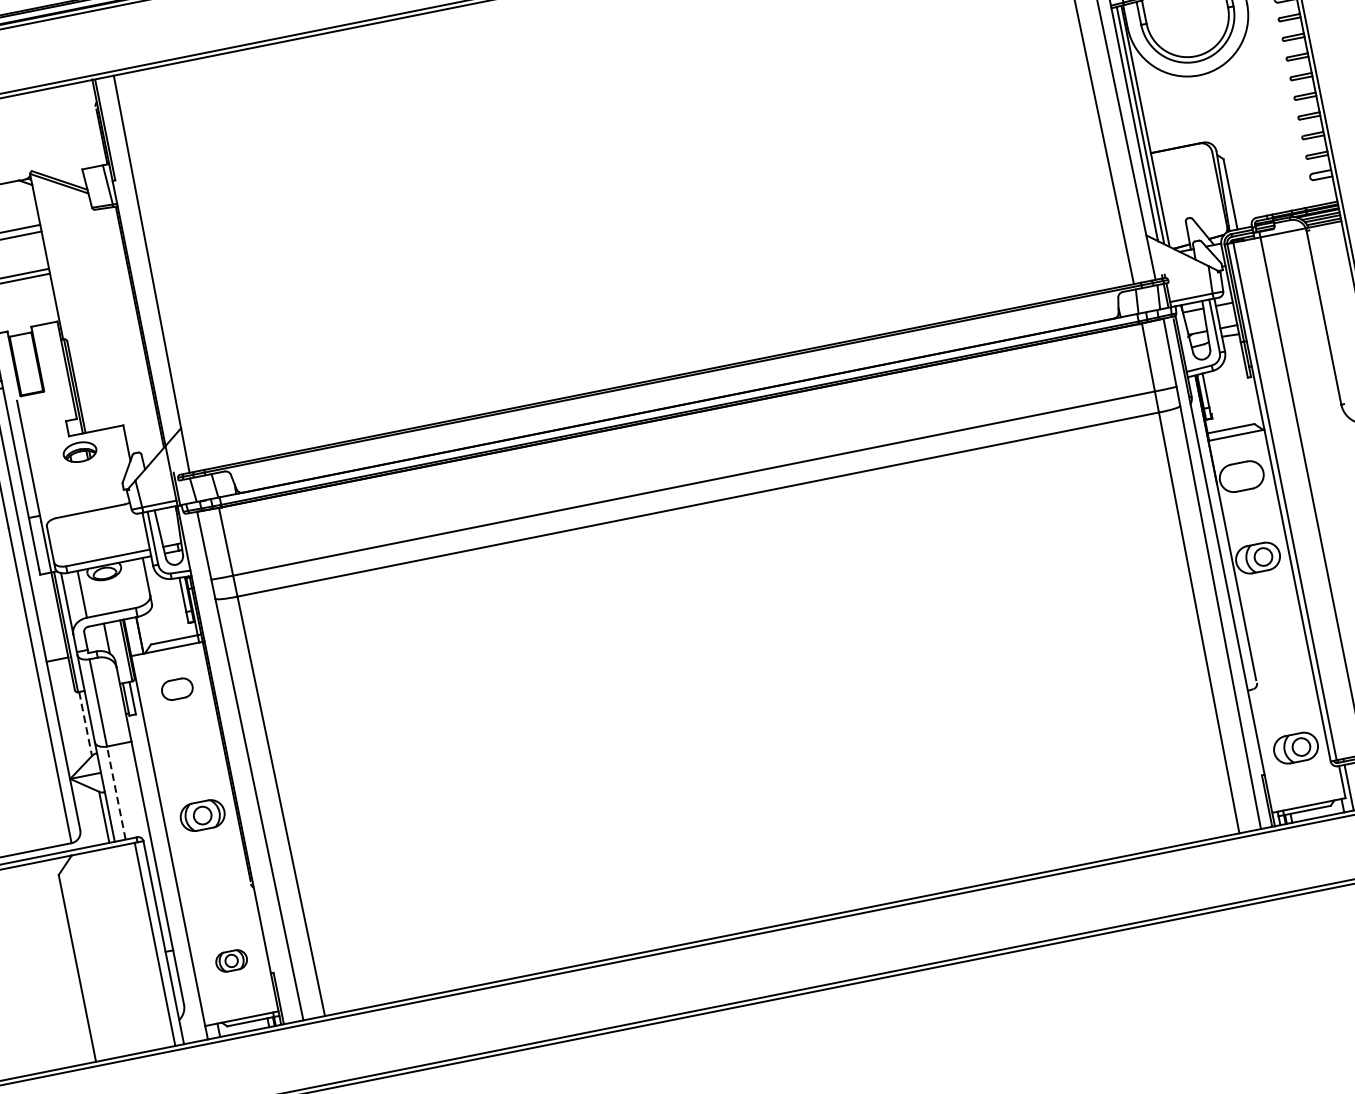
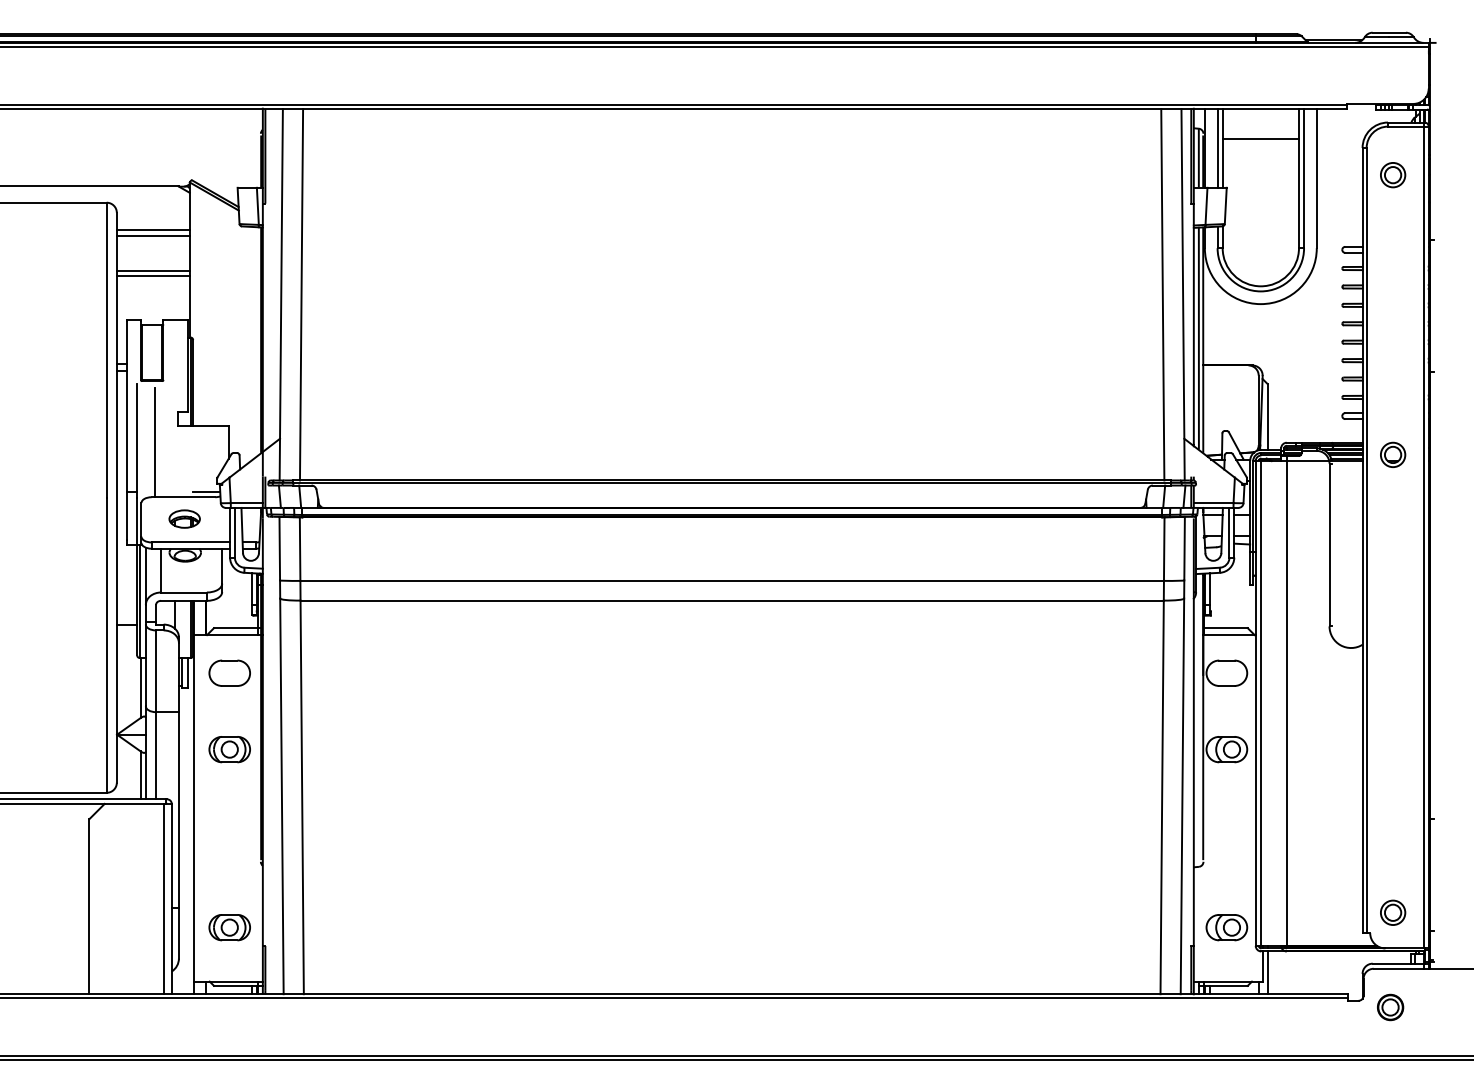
line: (173, 269) -> (301, 294), added
part: (79, 451) -> (184, 518), moved
line: (48, 458) -> (155, 442), added
line: (114, 501) -> (206, 492), added
part: (177, 688) -> (229, 672), size x1.43
line: (85, 723) -> (140, 687), dashed -> solid
line: (116, 792) -> (156, 755), dashed -> solid
part: (202, 815) -> (229, 749), moved
part: (231, 960) -> (229, 927), size x1.43

